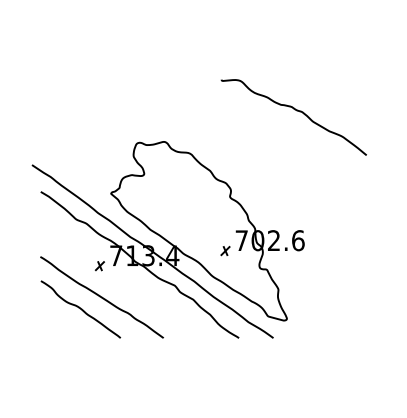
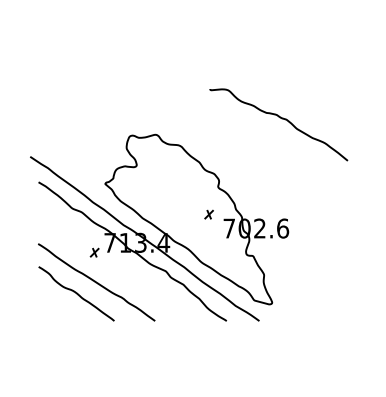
curve: (296, 111) -> (281, 119), moved
part: (225, 251) -> (209, 215), moved

